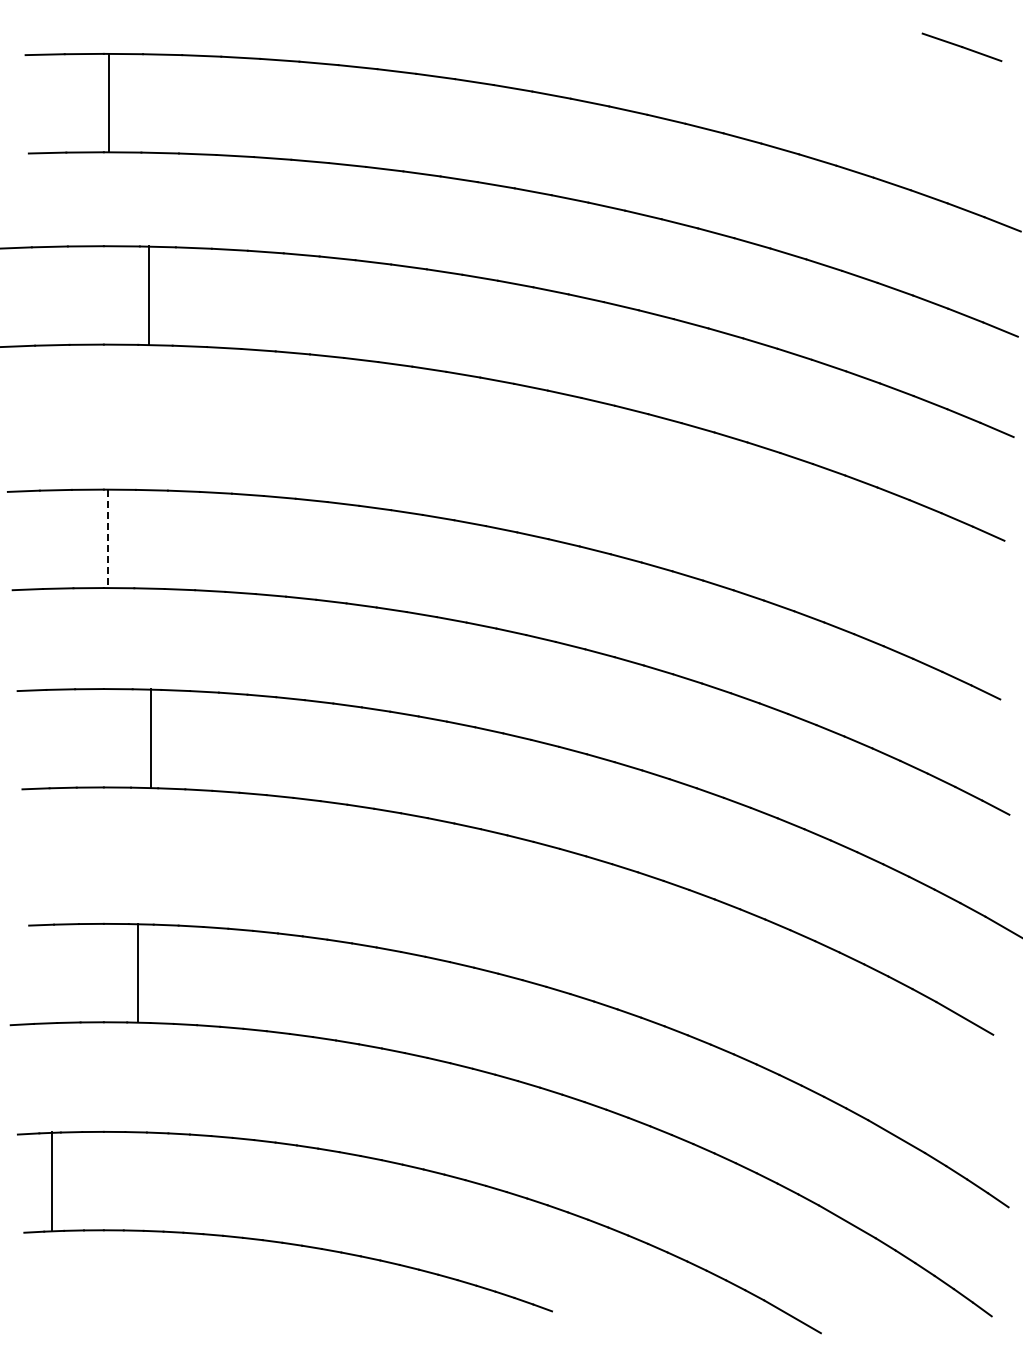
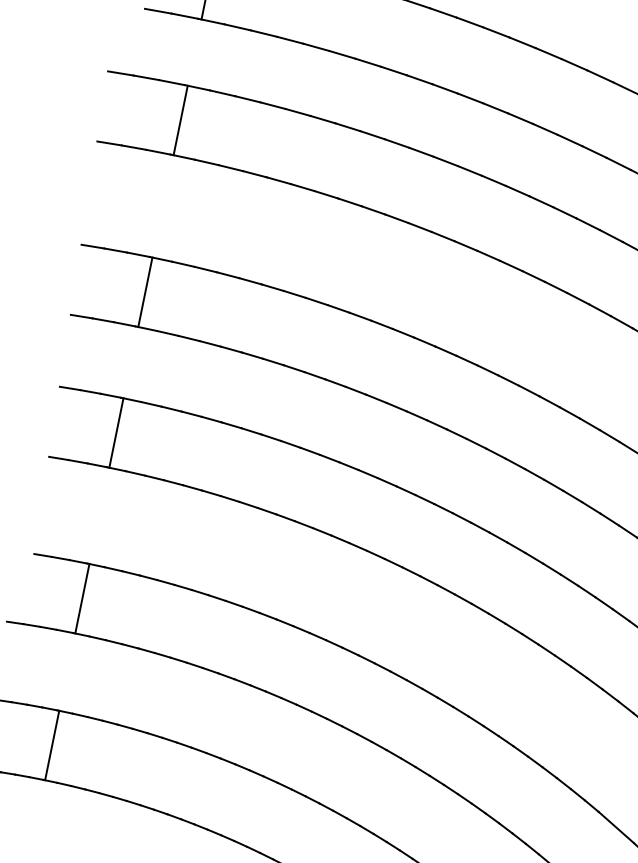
line: (149, 295) -> (180, 120), moved
line: (107, 539) -> (145, 292), dashed -> solid
line: (151, 738) -> (116, 433), moved
line: (137, 972) -> (82, 598), moved
line: (52, 1180) -> (52, 745), moved

